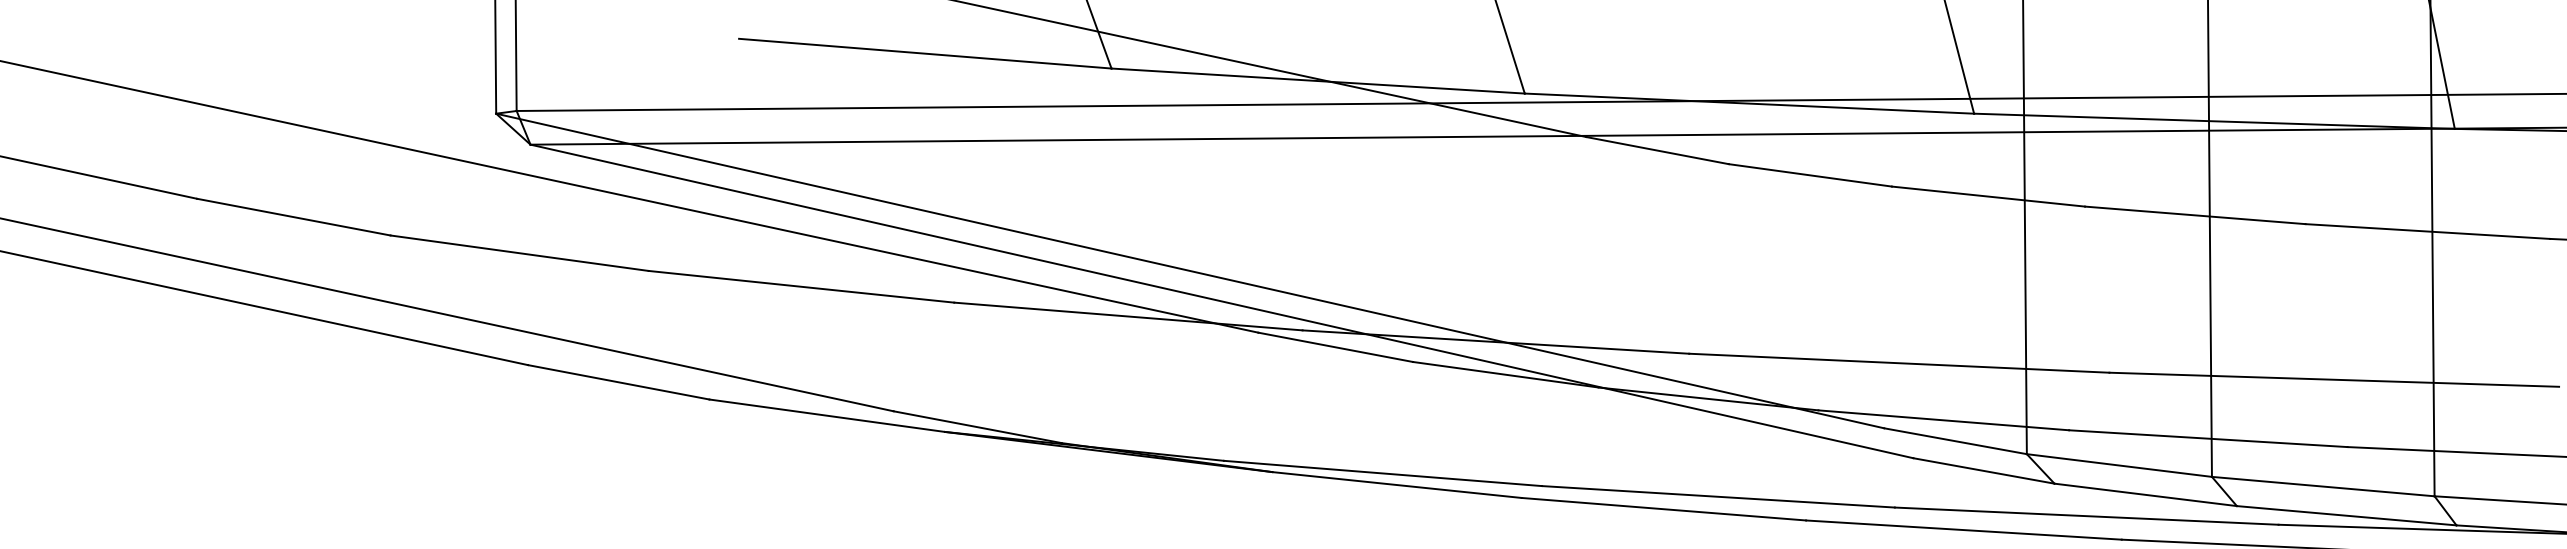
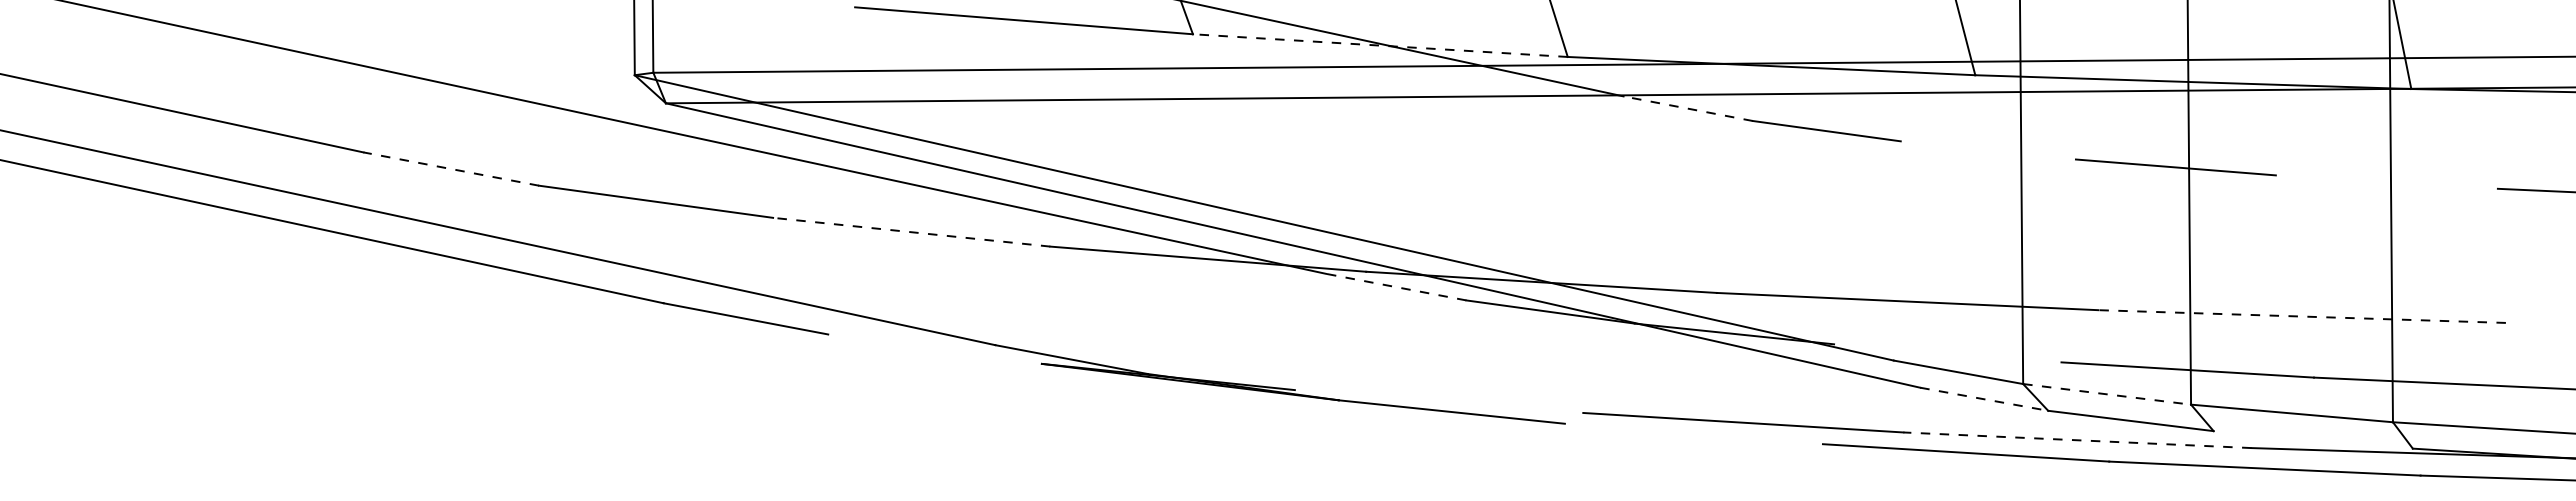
line: (1318, 80) -> (1380, 45), solid -> dashed
line: (1657, 150) -> (1688, 108), solid -> dashed
line: (1987, 196) -> (1987, 150), removed
line: (293, 216) -> (450, 168), solid -> dashed
line: (2427, 230) -> (2386, 181), removed
line: (801, 287) -> (911, 232), solid -> dashed
line: (1334, 347) -> (1395, 287), solid -> dashed
line: (2333, 379) -> (2301, 316), solid -> dashed
line: (826, 414) -> (934, 348), removed
line: (1943, 420) -> (1947, 353), removed
line: (2119, 465) -> (2107, 394), solid -> dashed
line: (1984, 471) -> (1984, 399), solid -> dashed
line: (1382, 473) -> (1438, 401), removed
line: (1663, 508) -> (1693, 433), removed
line: (2345, 515) -> (2312, 439), removed
line: (2085, 516) -> (2076, 440), solid -> dashed

